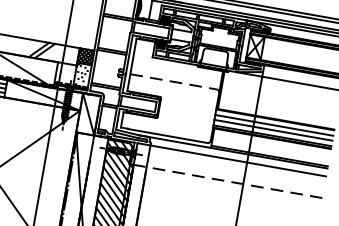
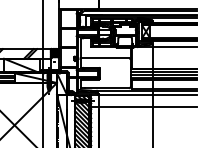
line: (174, 82) -> (105, 58), dashed -> solid
line: (227, 181) -> (143, 107), dashed -> solid

